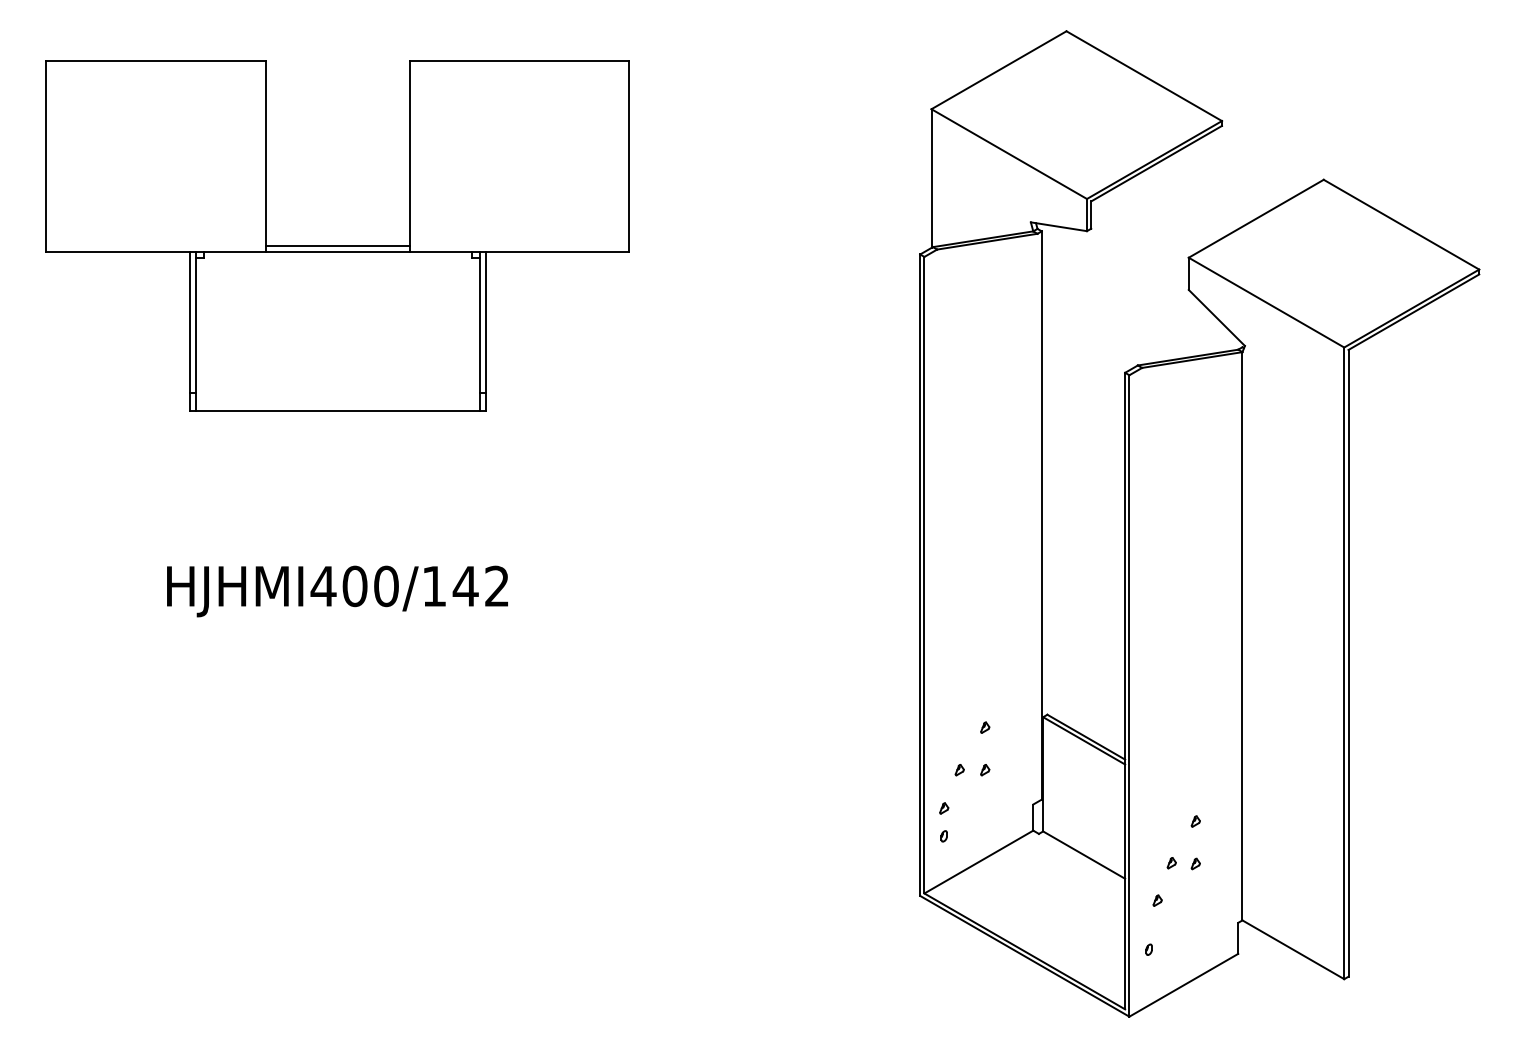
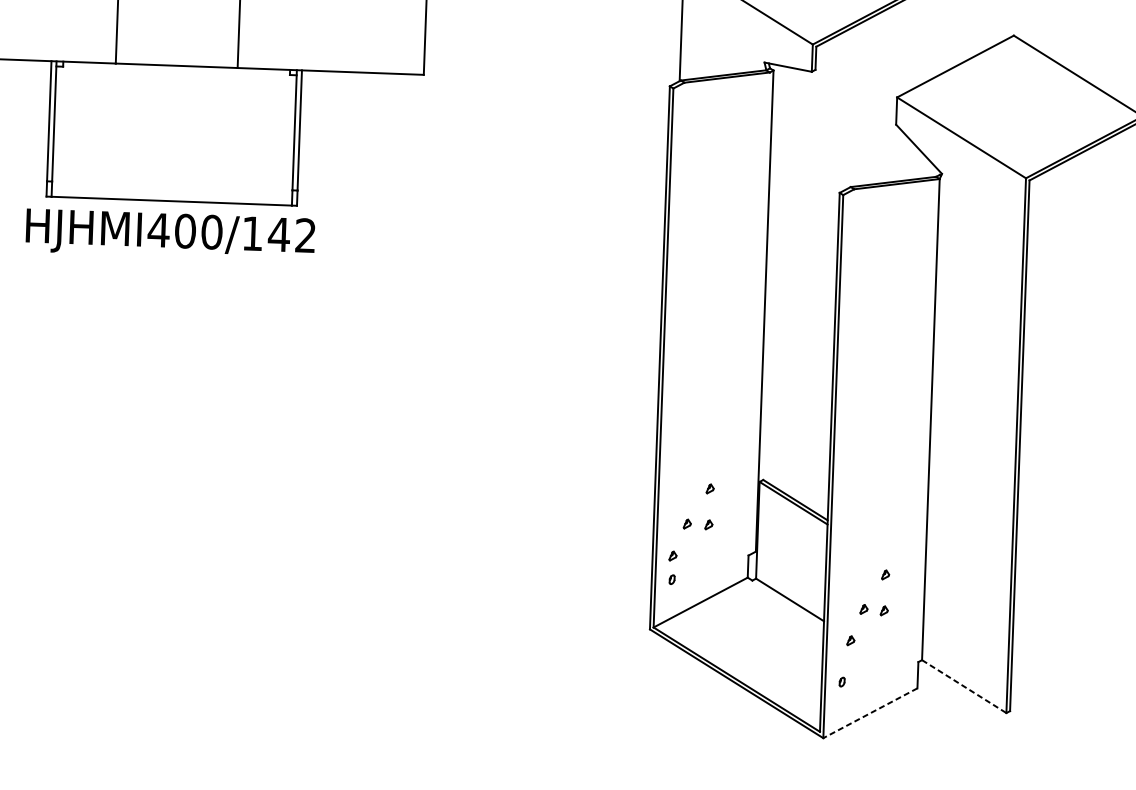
line: (337, 245) -> (176, 60), removed
text: (337, 591) -> (170, 235), moved
line: (1293, 949) -> (964, 686), solid -> dashed
line: (1183, 985) -> (870, 713), solid -> dashed

